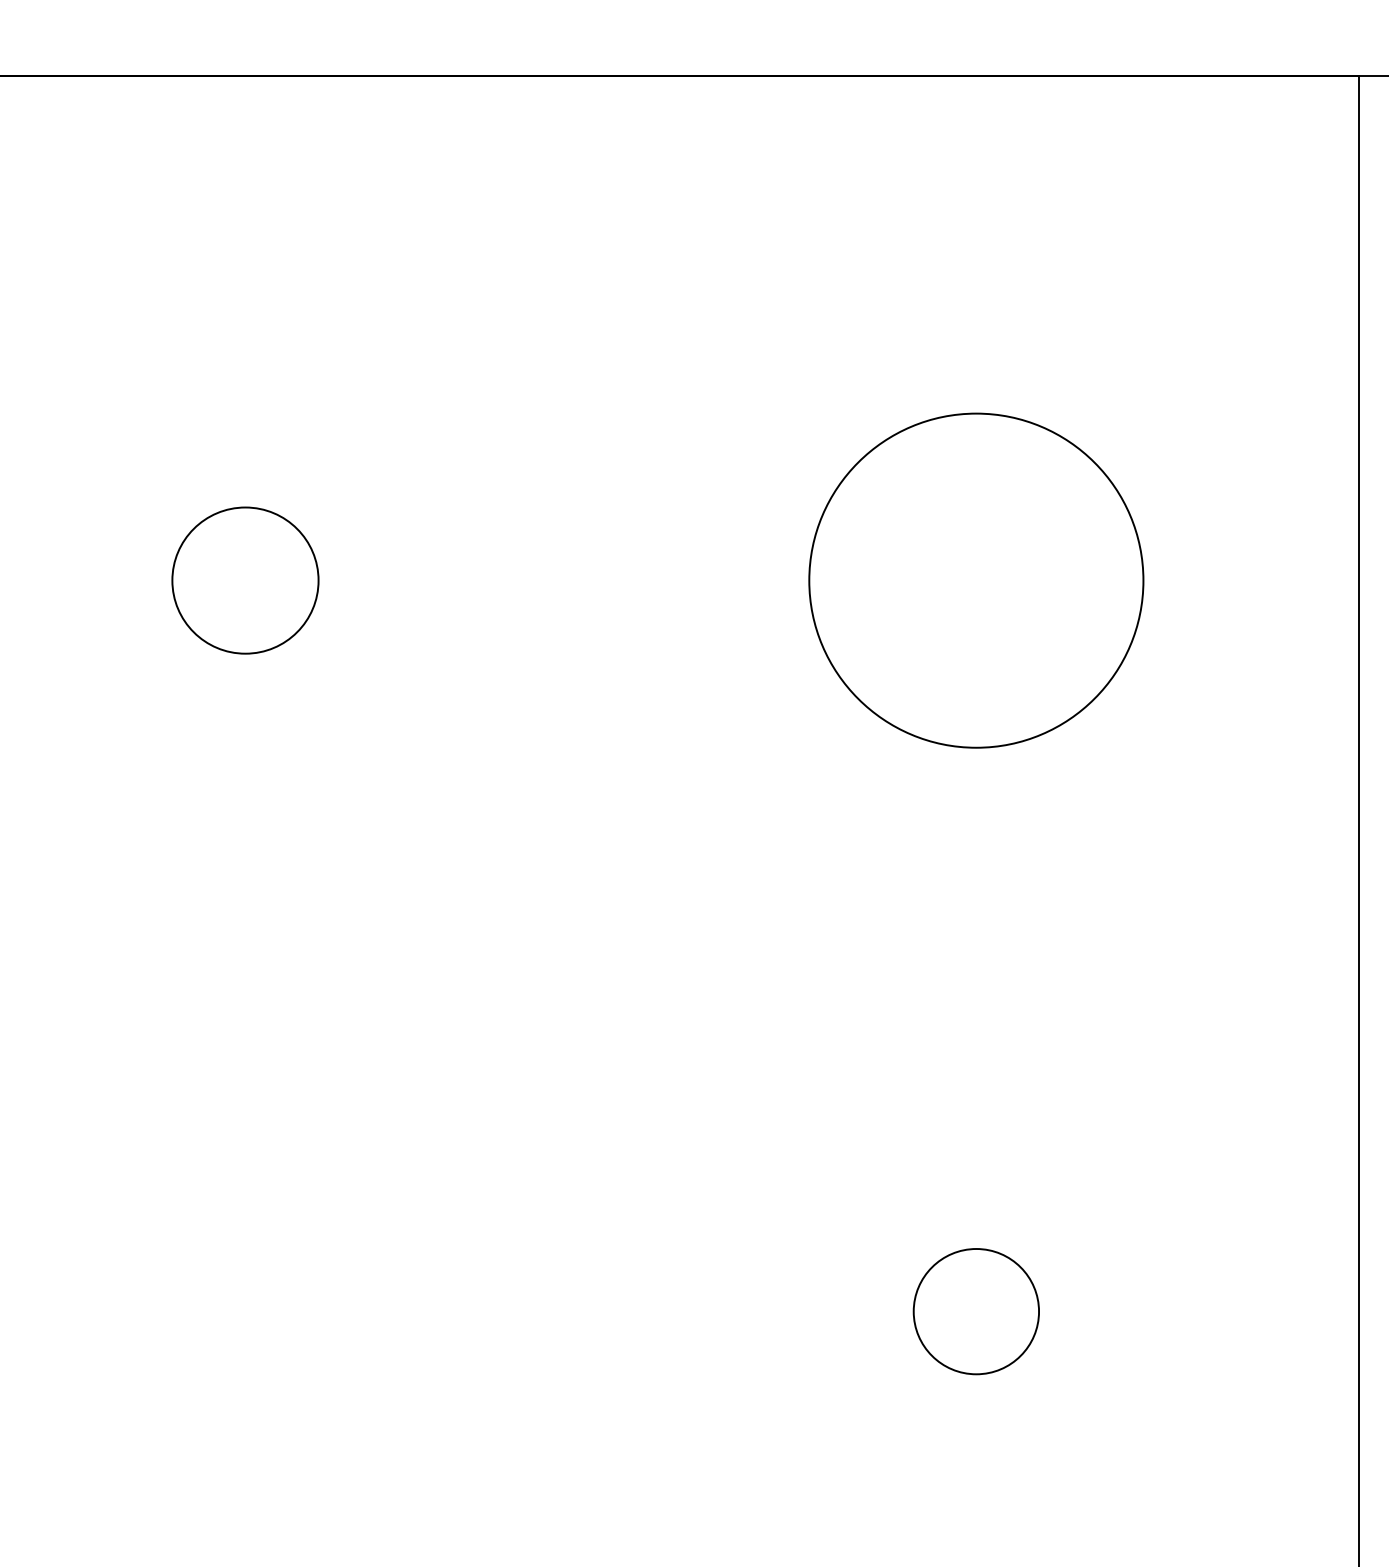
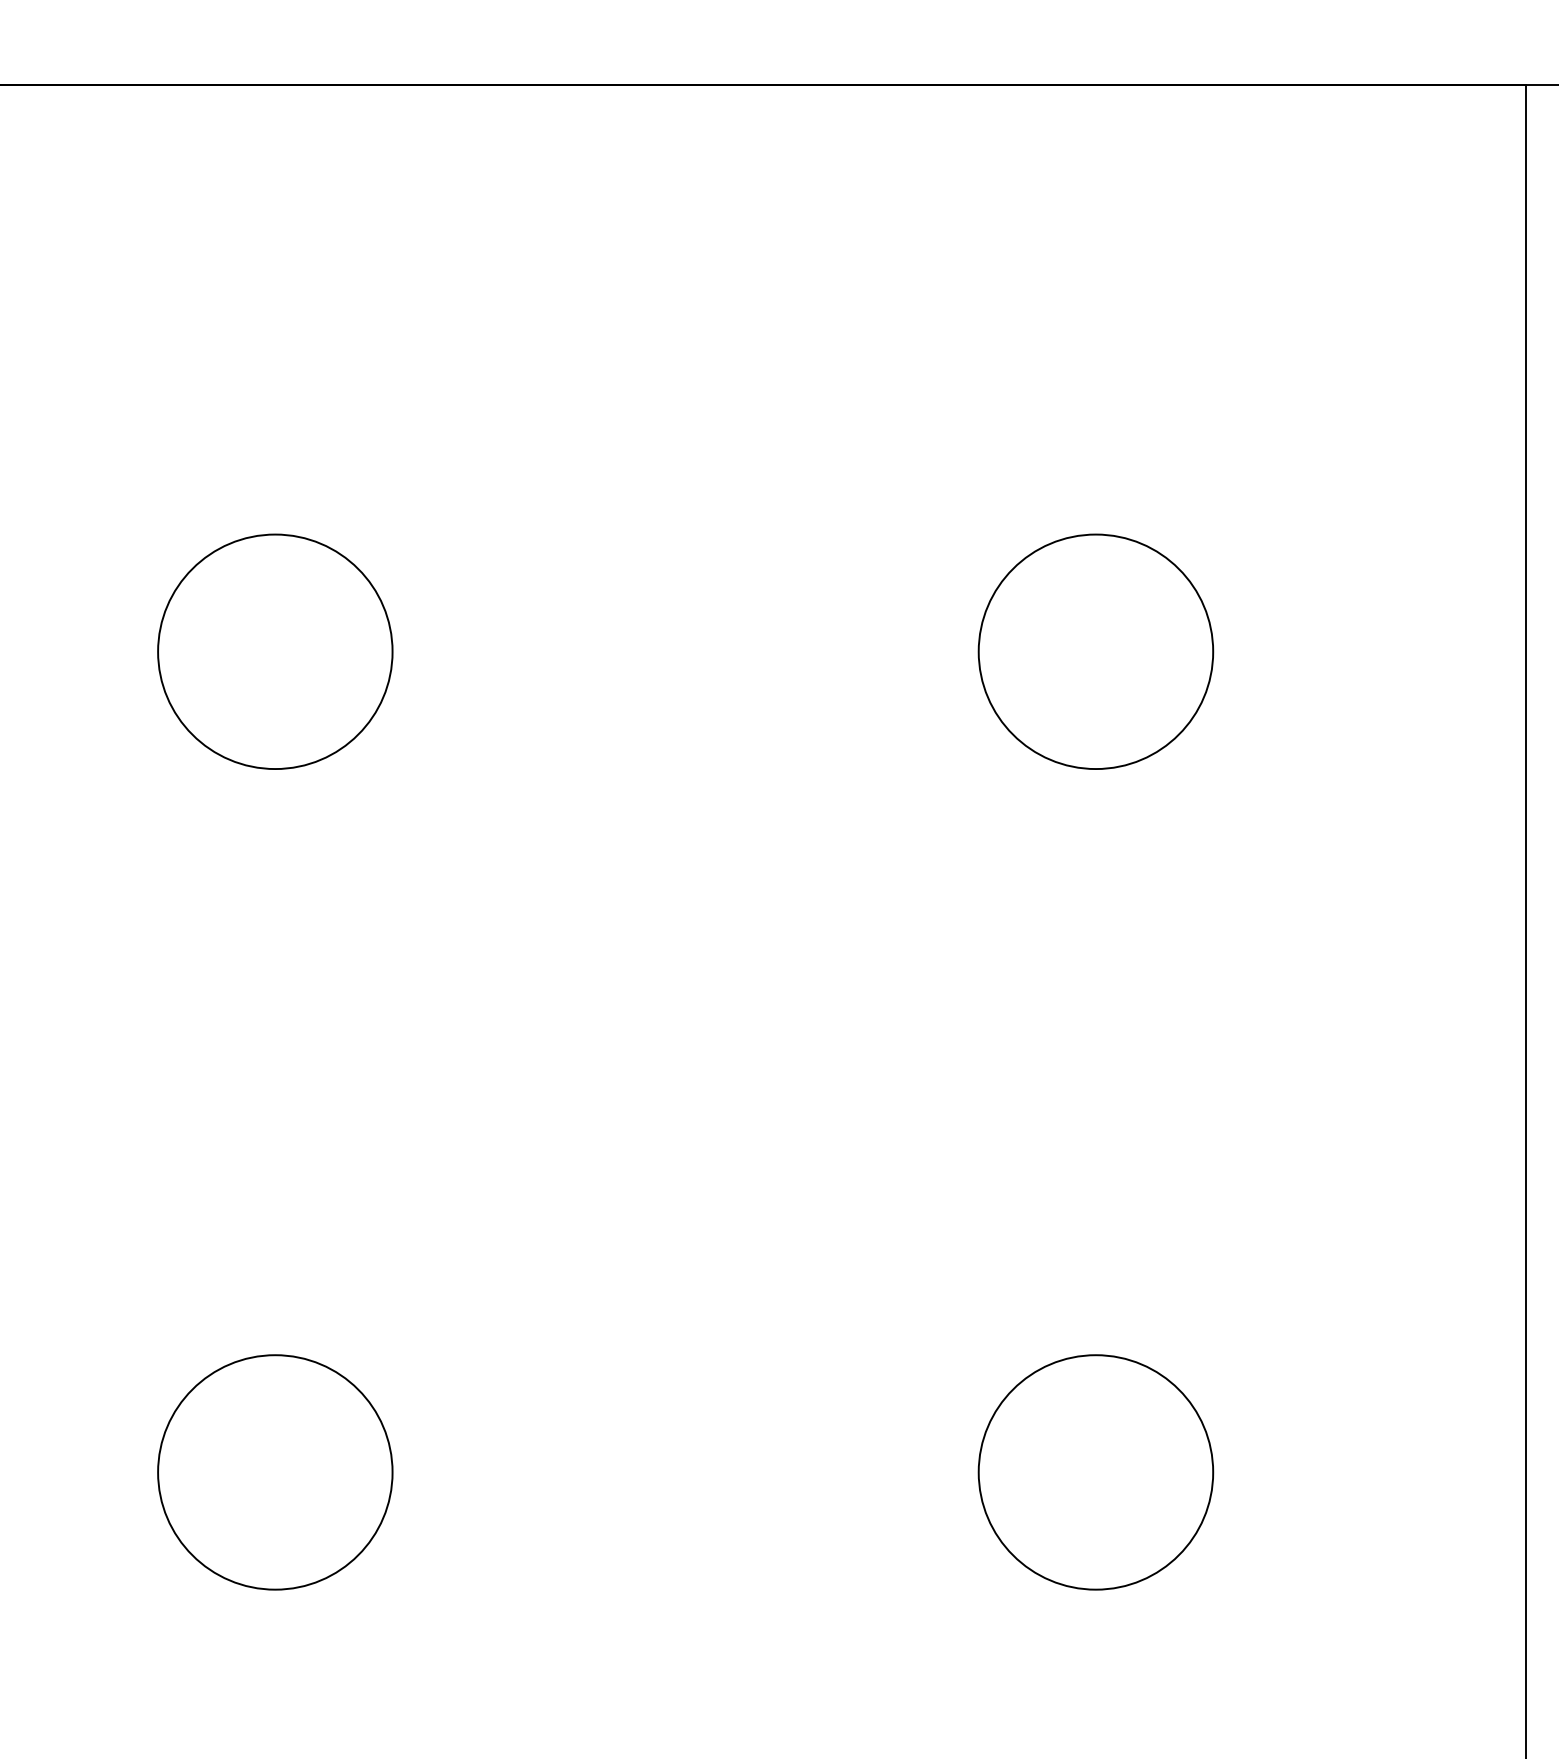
circle: (245, 580) -> (275, 651), size x1.43
circle: (975, 580) -> (1095, 651), size x0.62
circle: (245, 1311) -> (275, 1472), added
circle: (975, 1311) -> (1095, 1472), size x1.67

